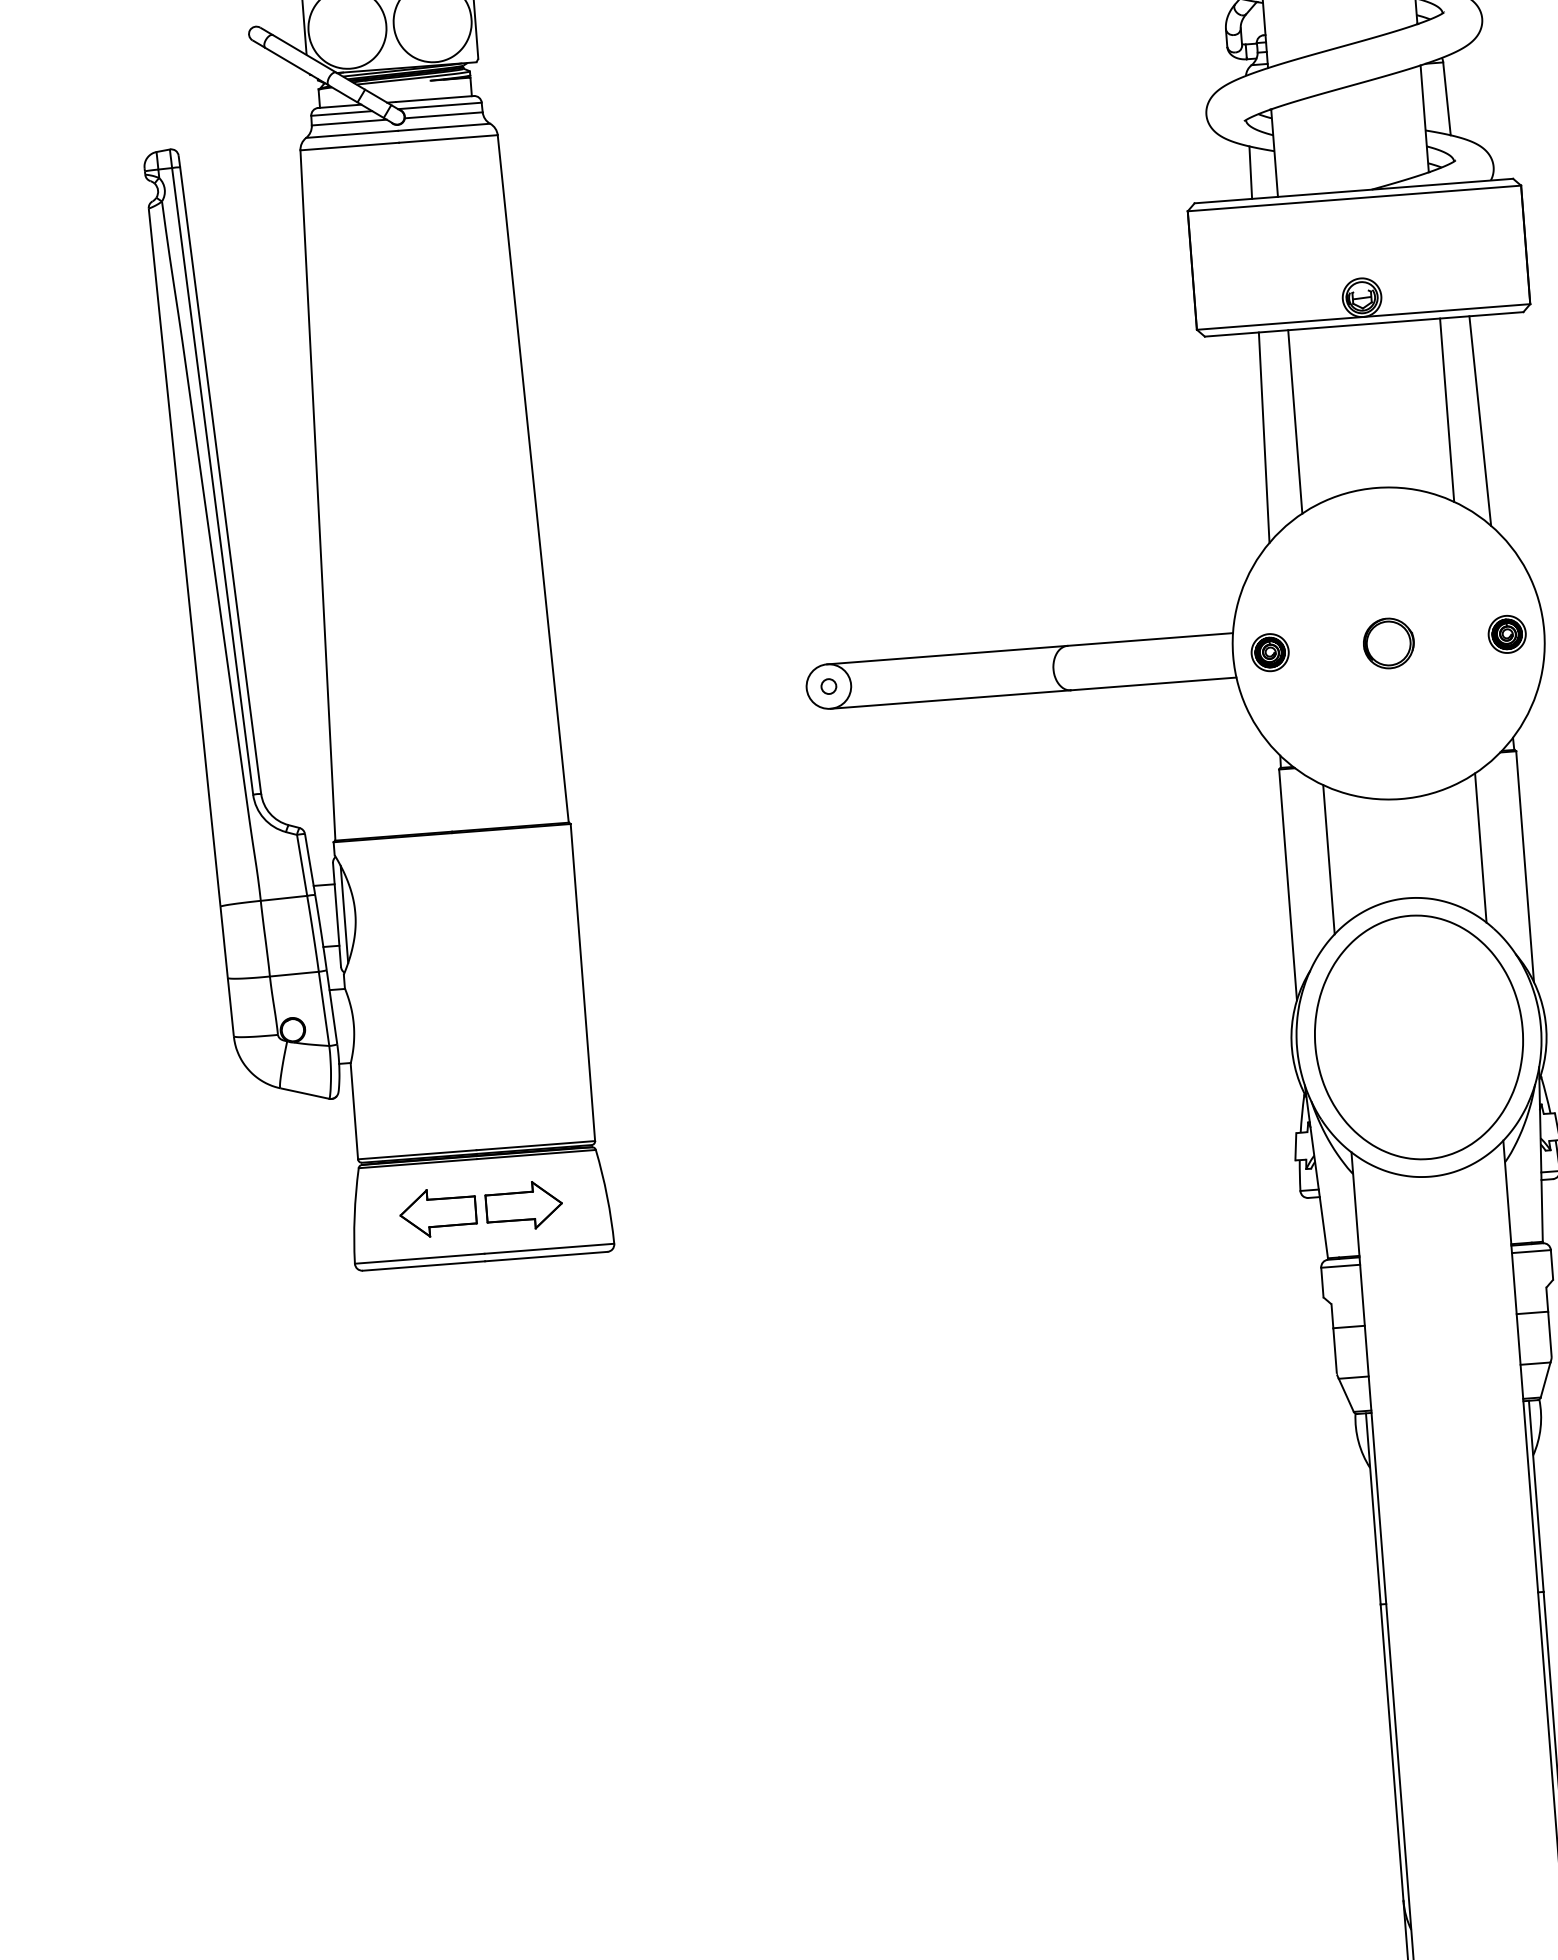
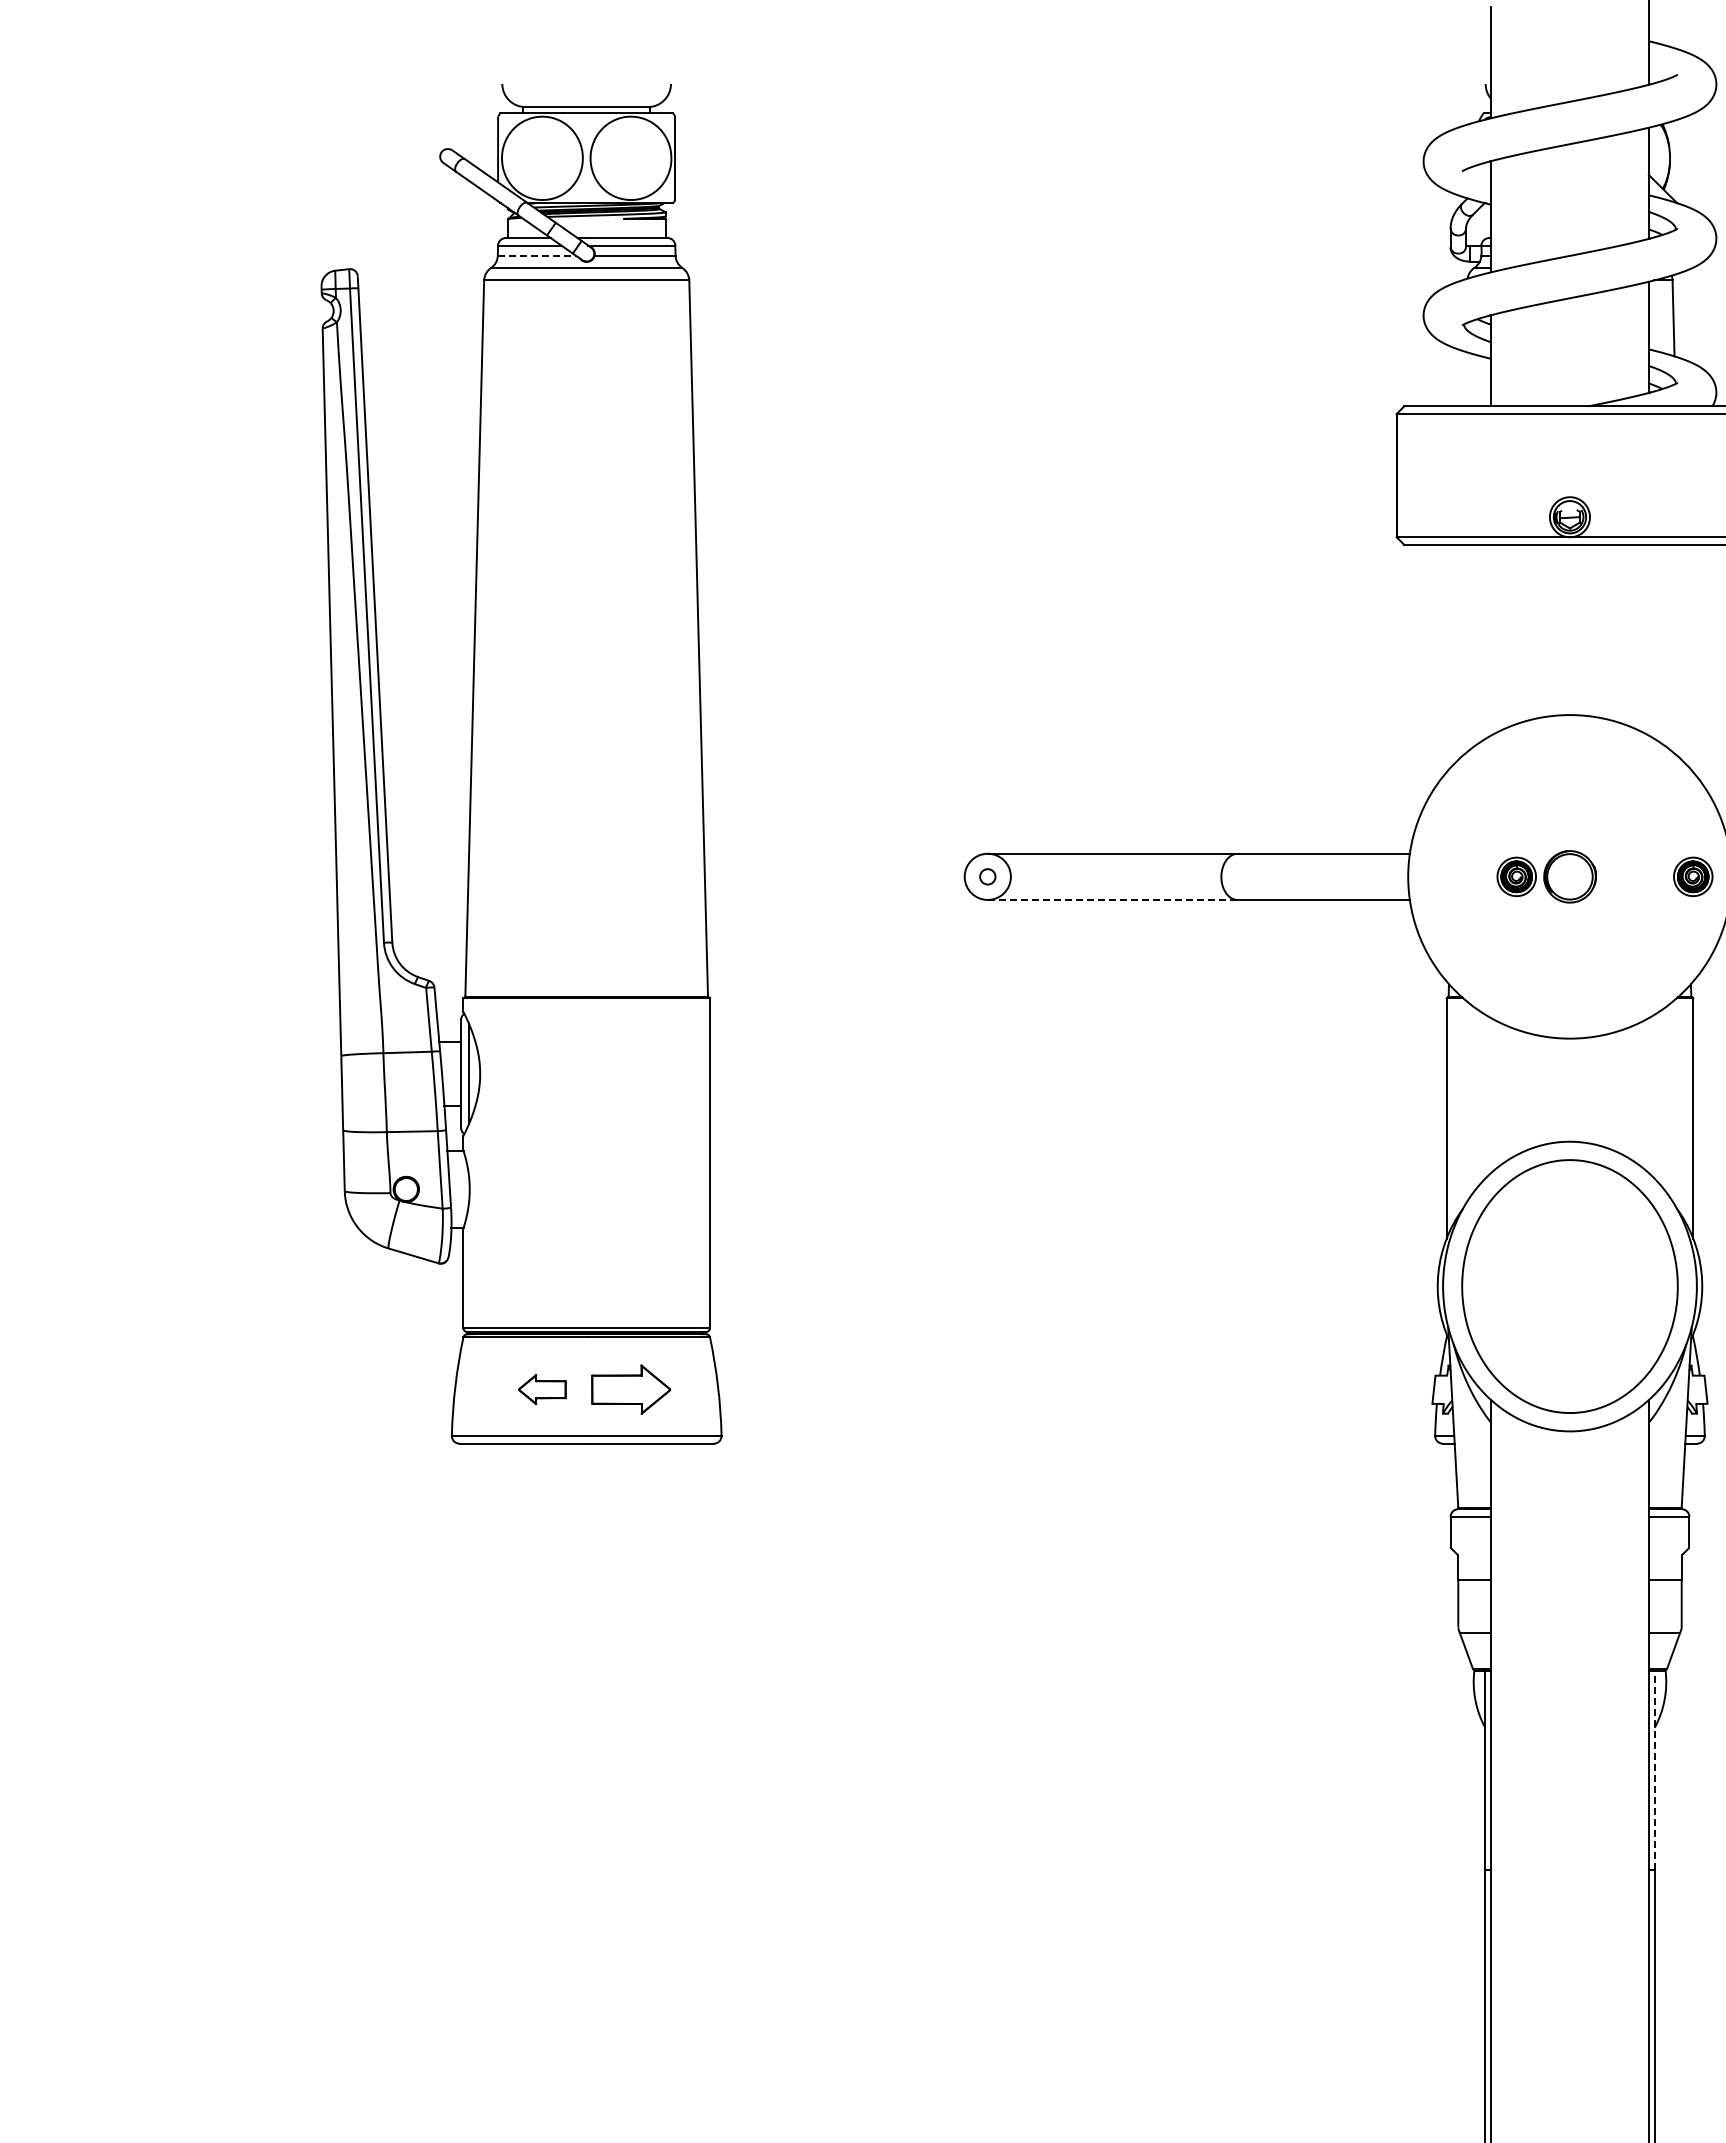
line: (348, 122) -> (536, 255), solid -> dashed
line: (1250, 172) -> (1464, 378), removed
line: (1446, 409) -> (1648, 639), removed
line: (1480, 420) -> (1682, 653), removed
line: (1295, 421) -> (1491, 639), removed
line: (1264, 437) -> (1457, 653), removed
part: (1269, 652) -> (1516, 876), moved
line: (950, 699) -> (1112, 899), solid -> dashed
line: (1480, 847) -> (1648, 1095), removed
line: (1329, 859) -> (1491, 1095), removed
part: (438, 1212) -> (542, 1389), size x0.6
line: (1536, 1495) -> (1654, 1769), solid -> dashed

